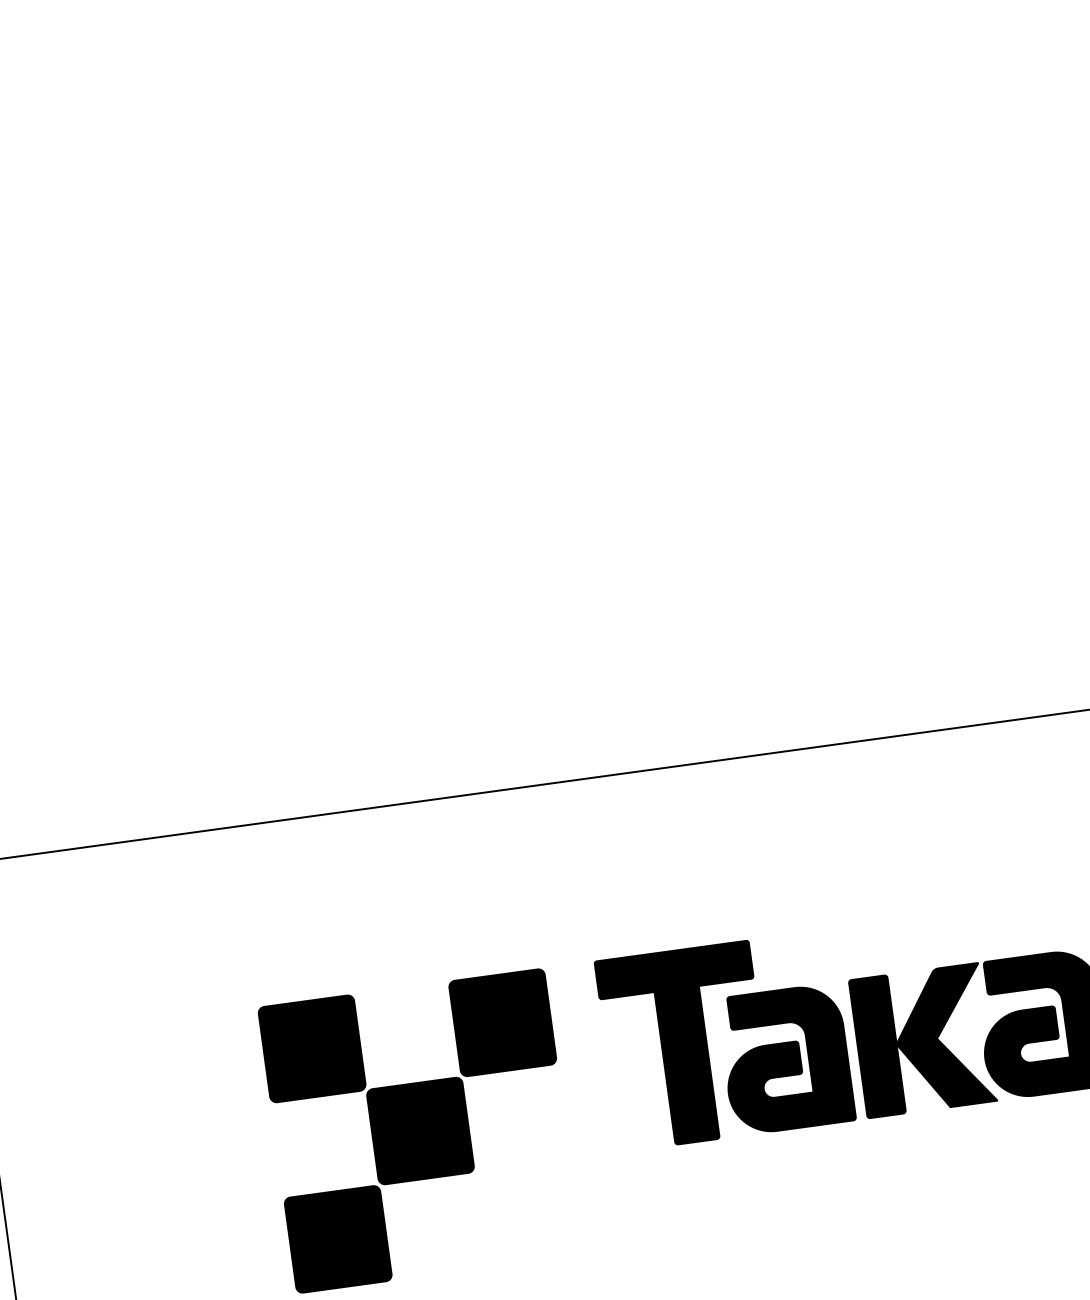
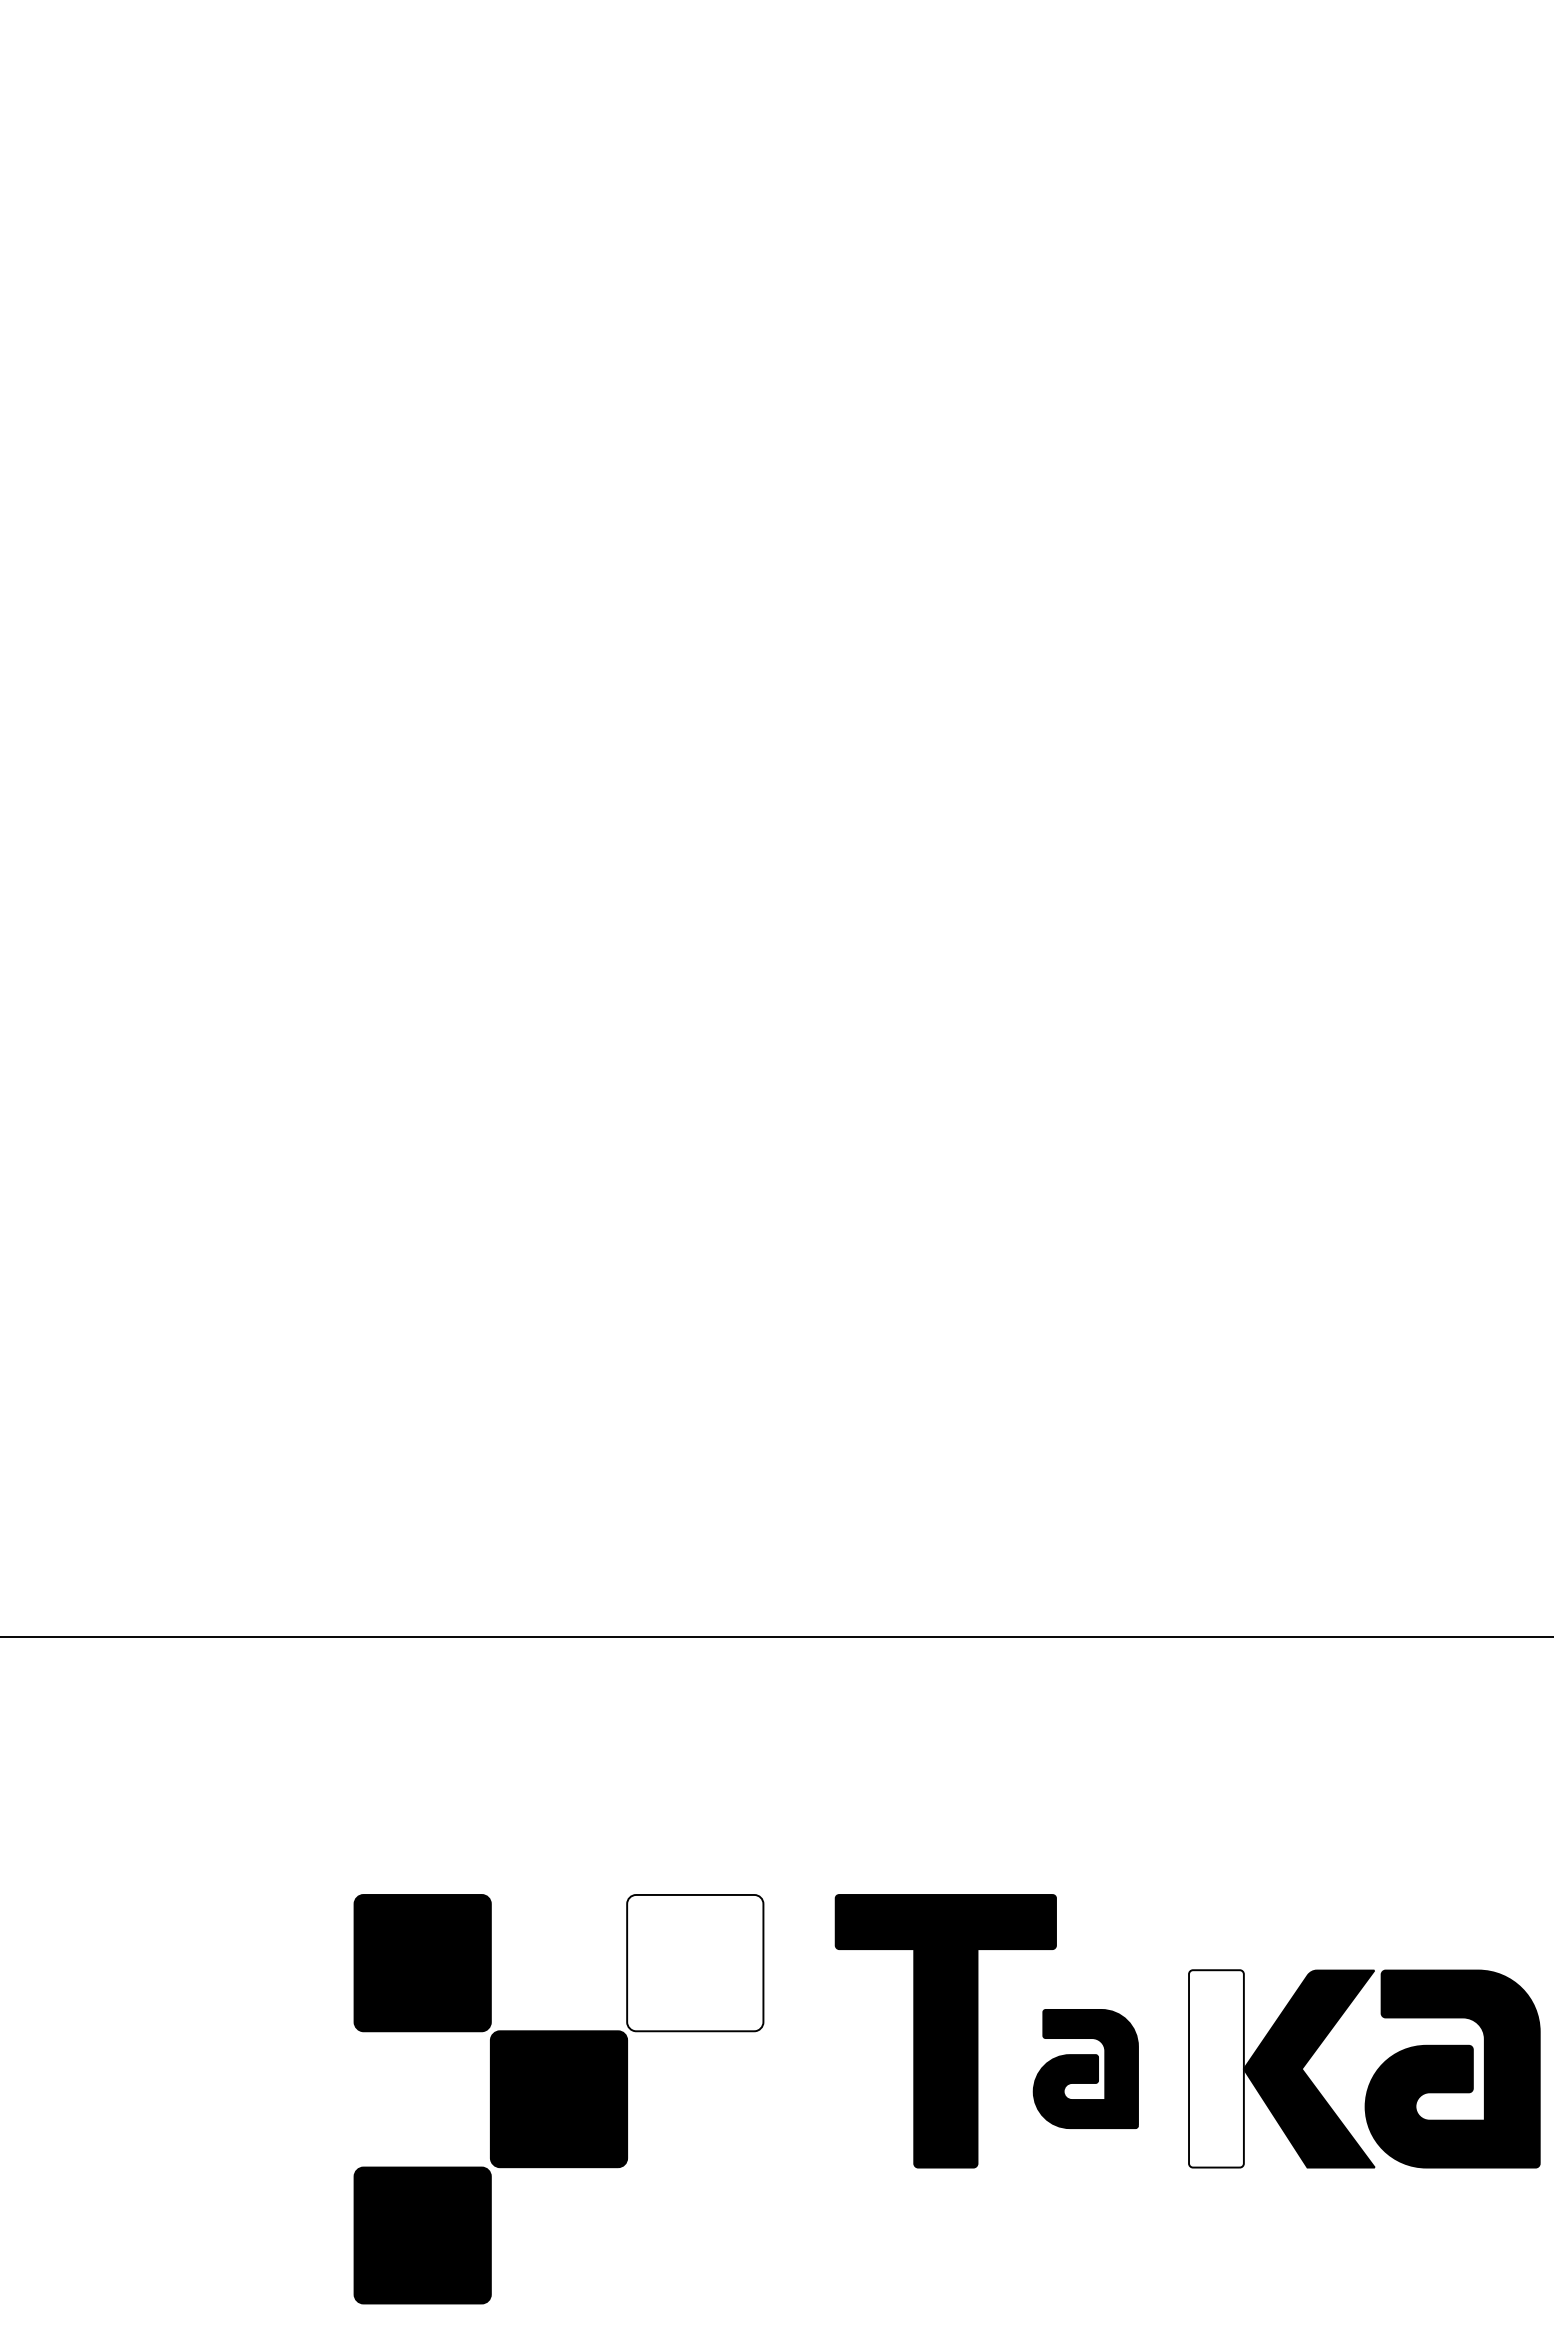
fill: (502, 1022) -> (695, 1962), removed
fill: (877, 1046) -> (1216, 2068), removed
part: (785, 1059) -> (1085, 2068), size x0.6

